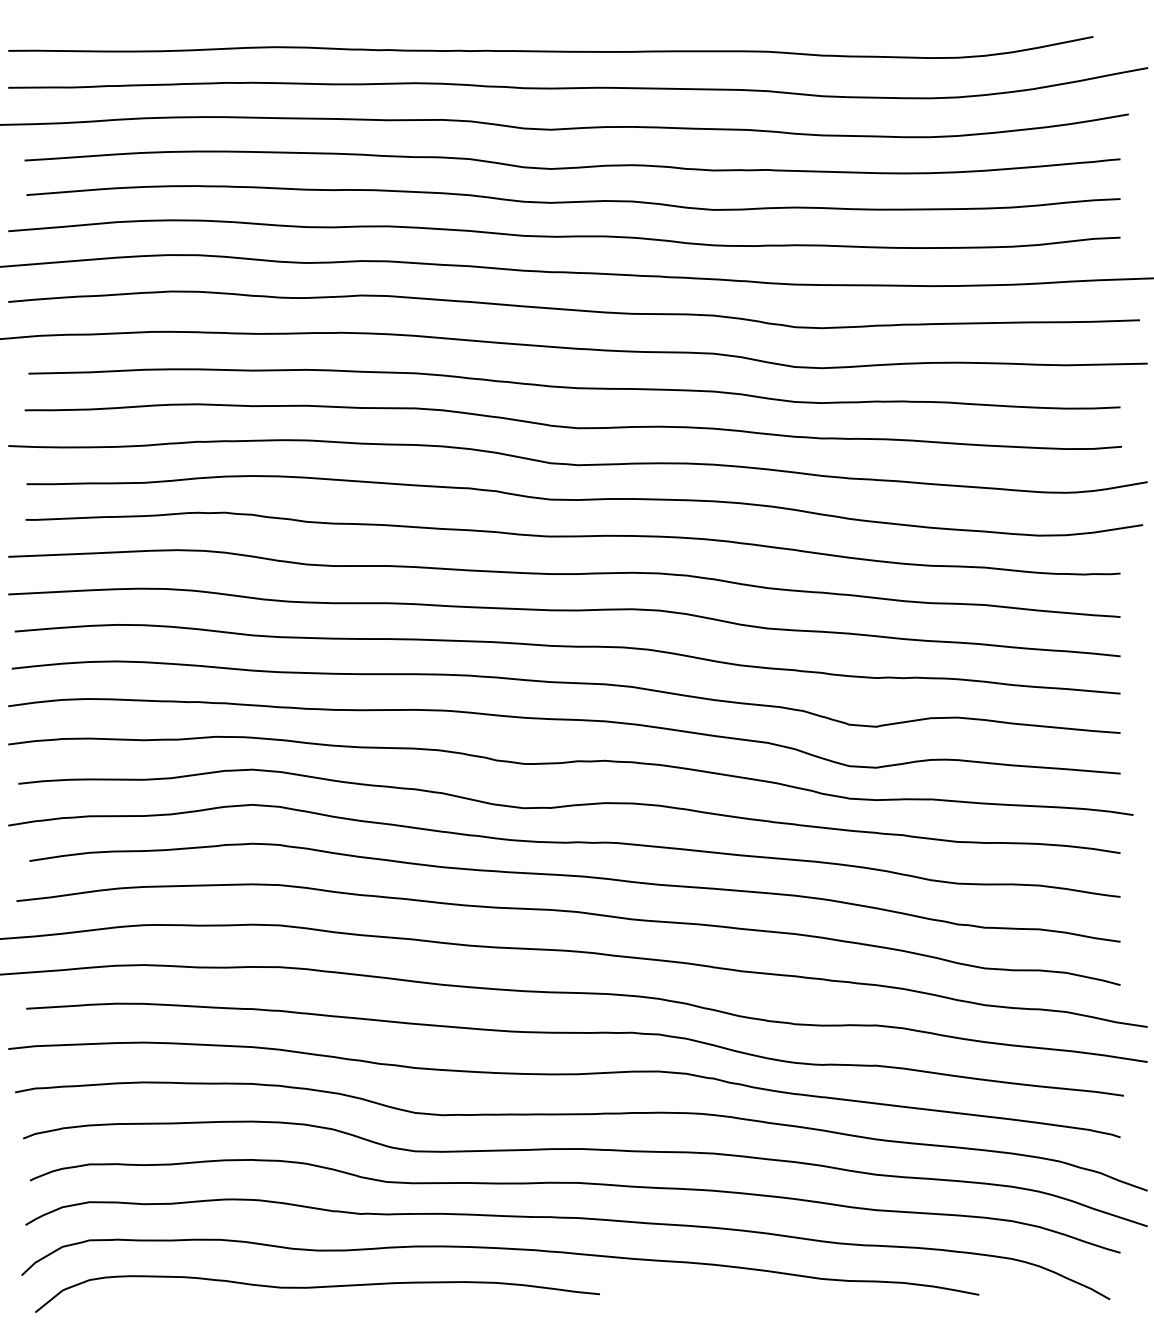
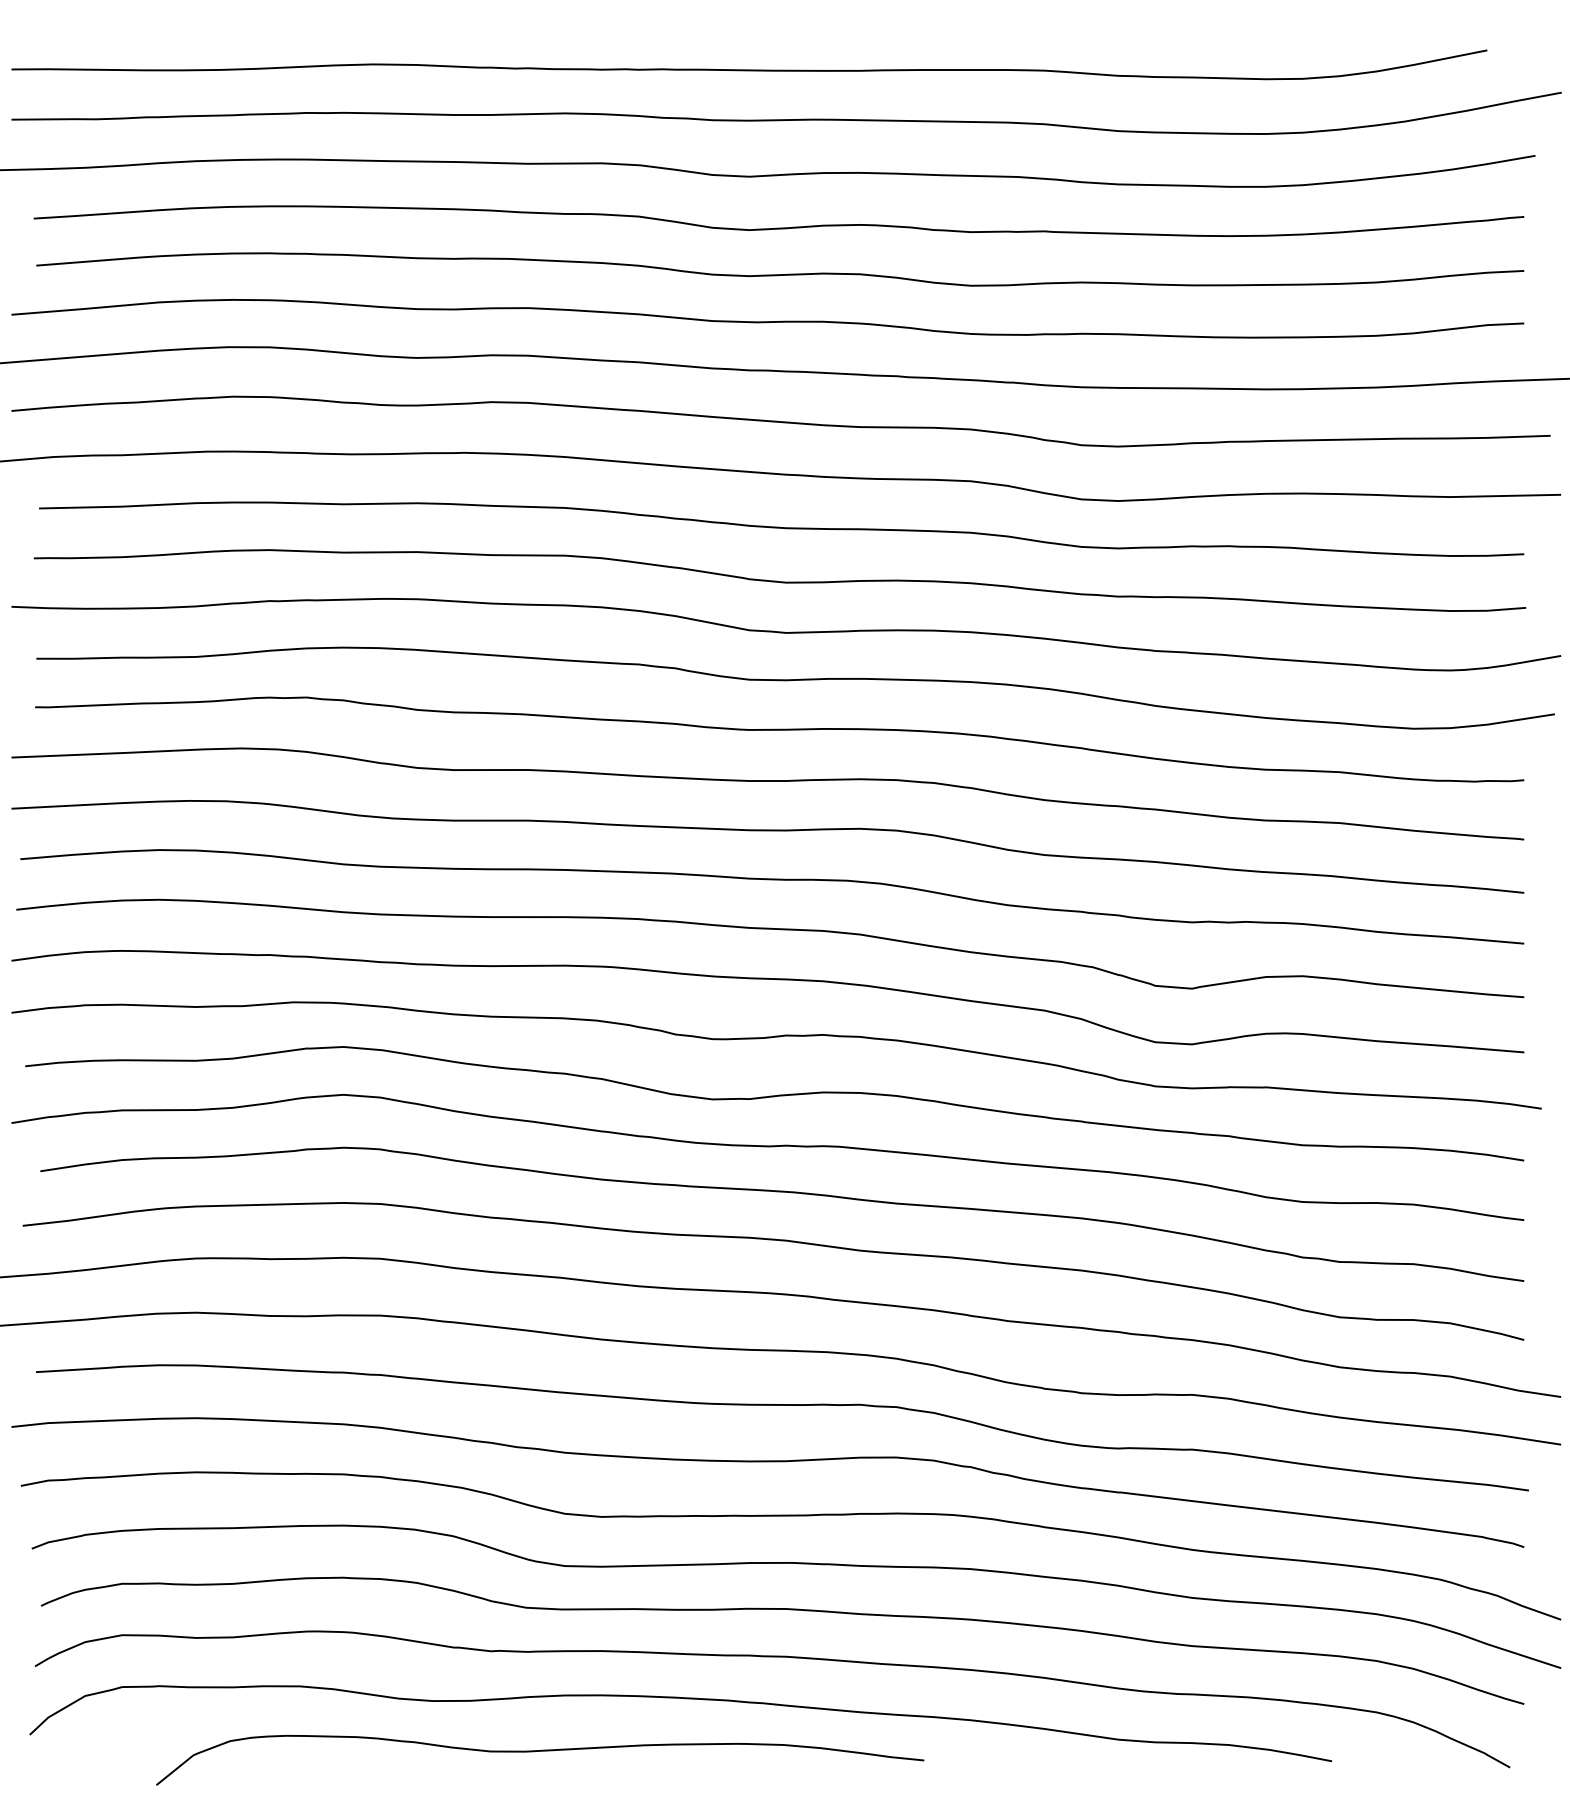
curve: (317, 1287) -> (540, 1751), moved

